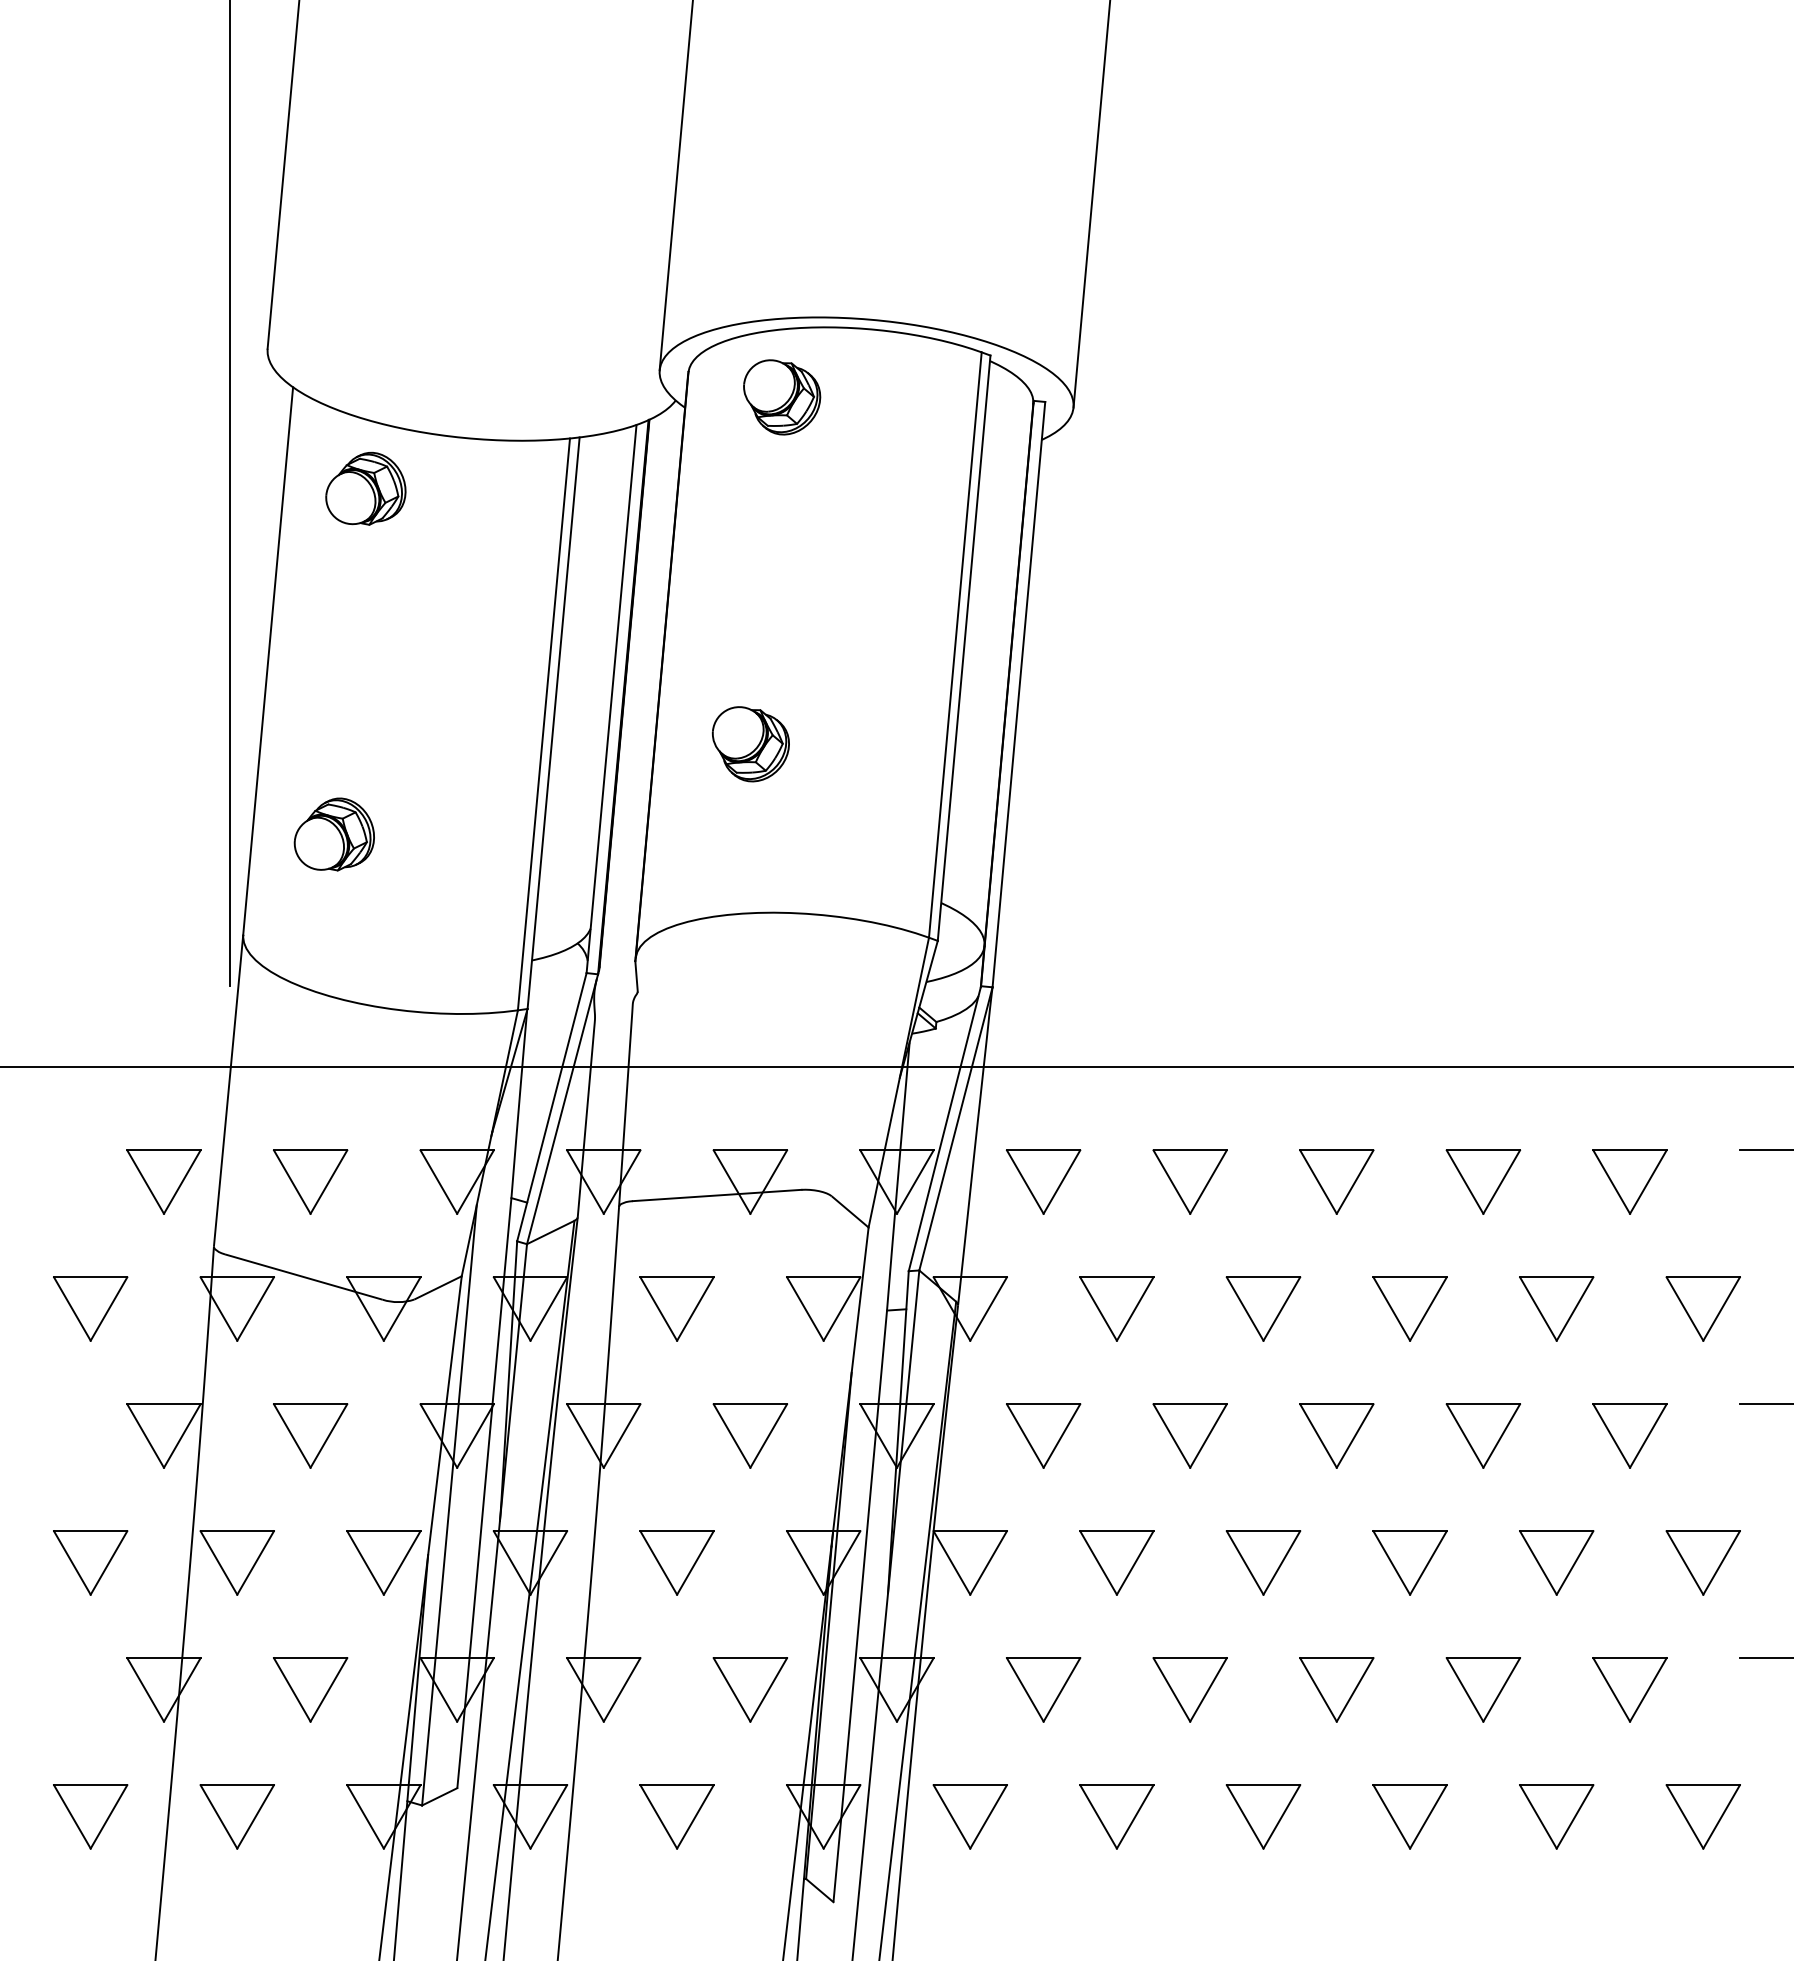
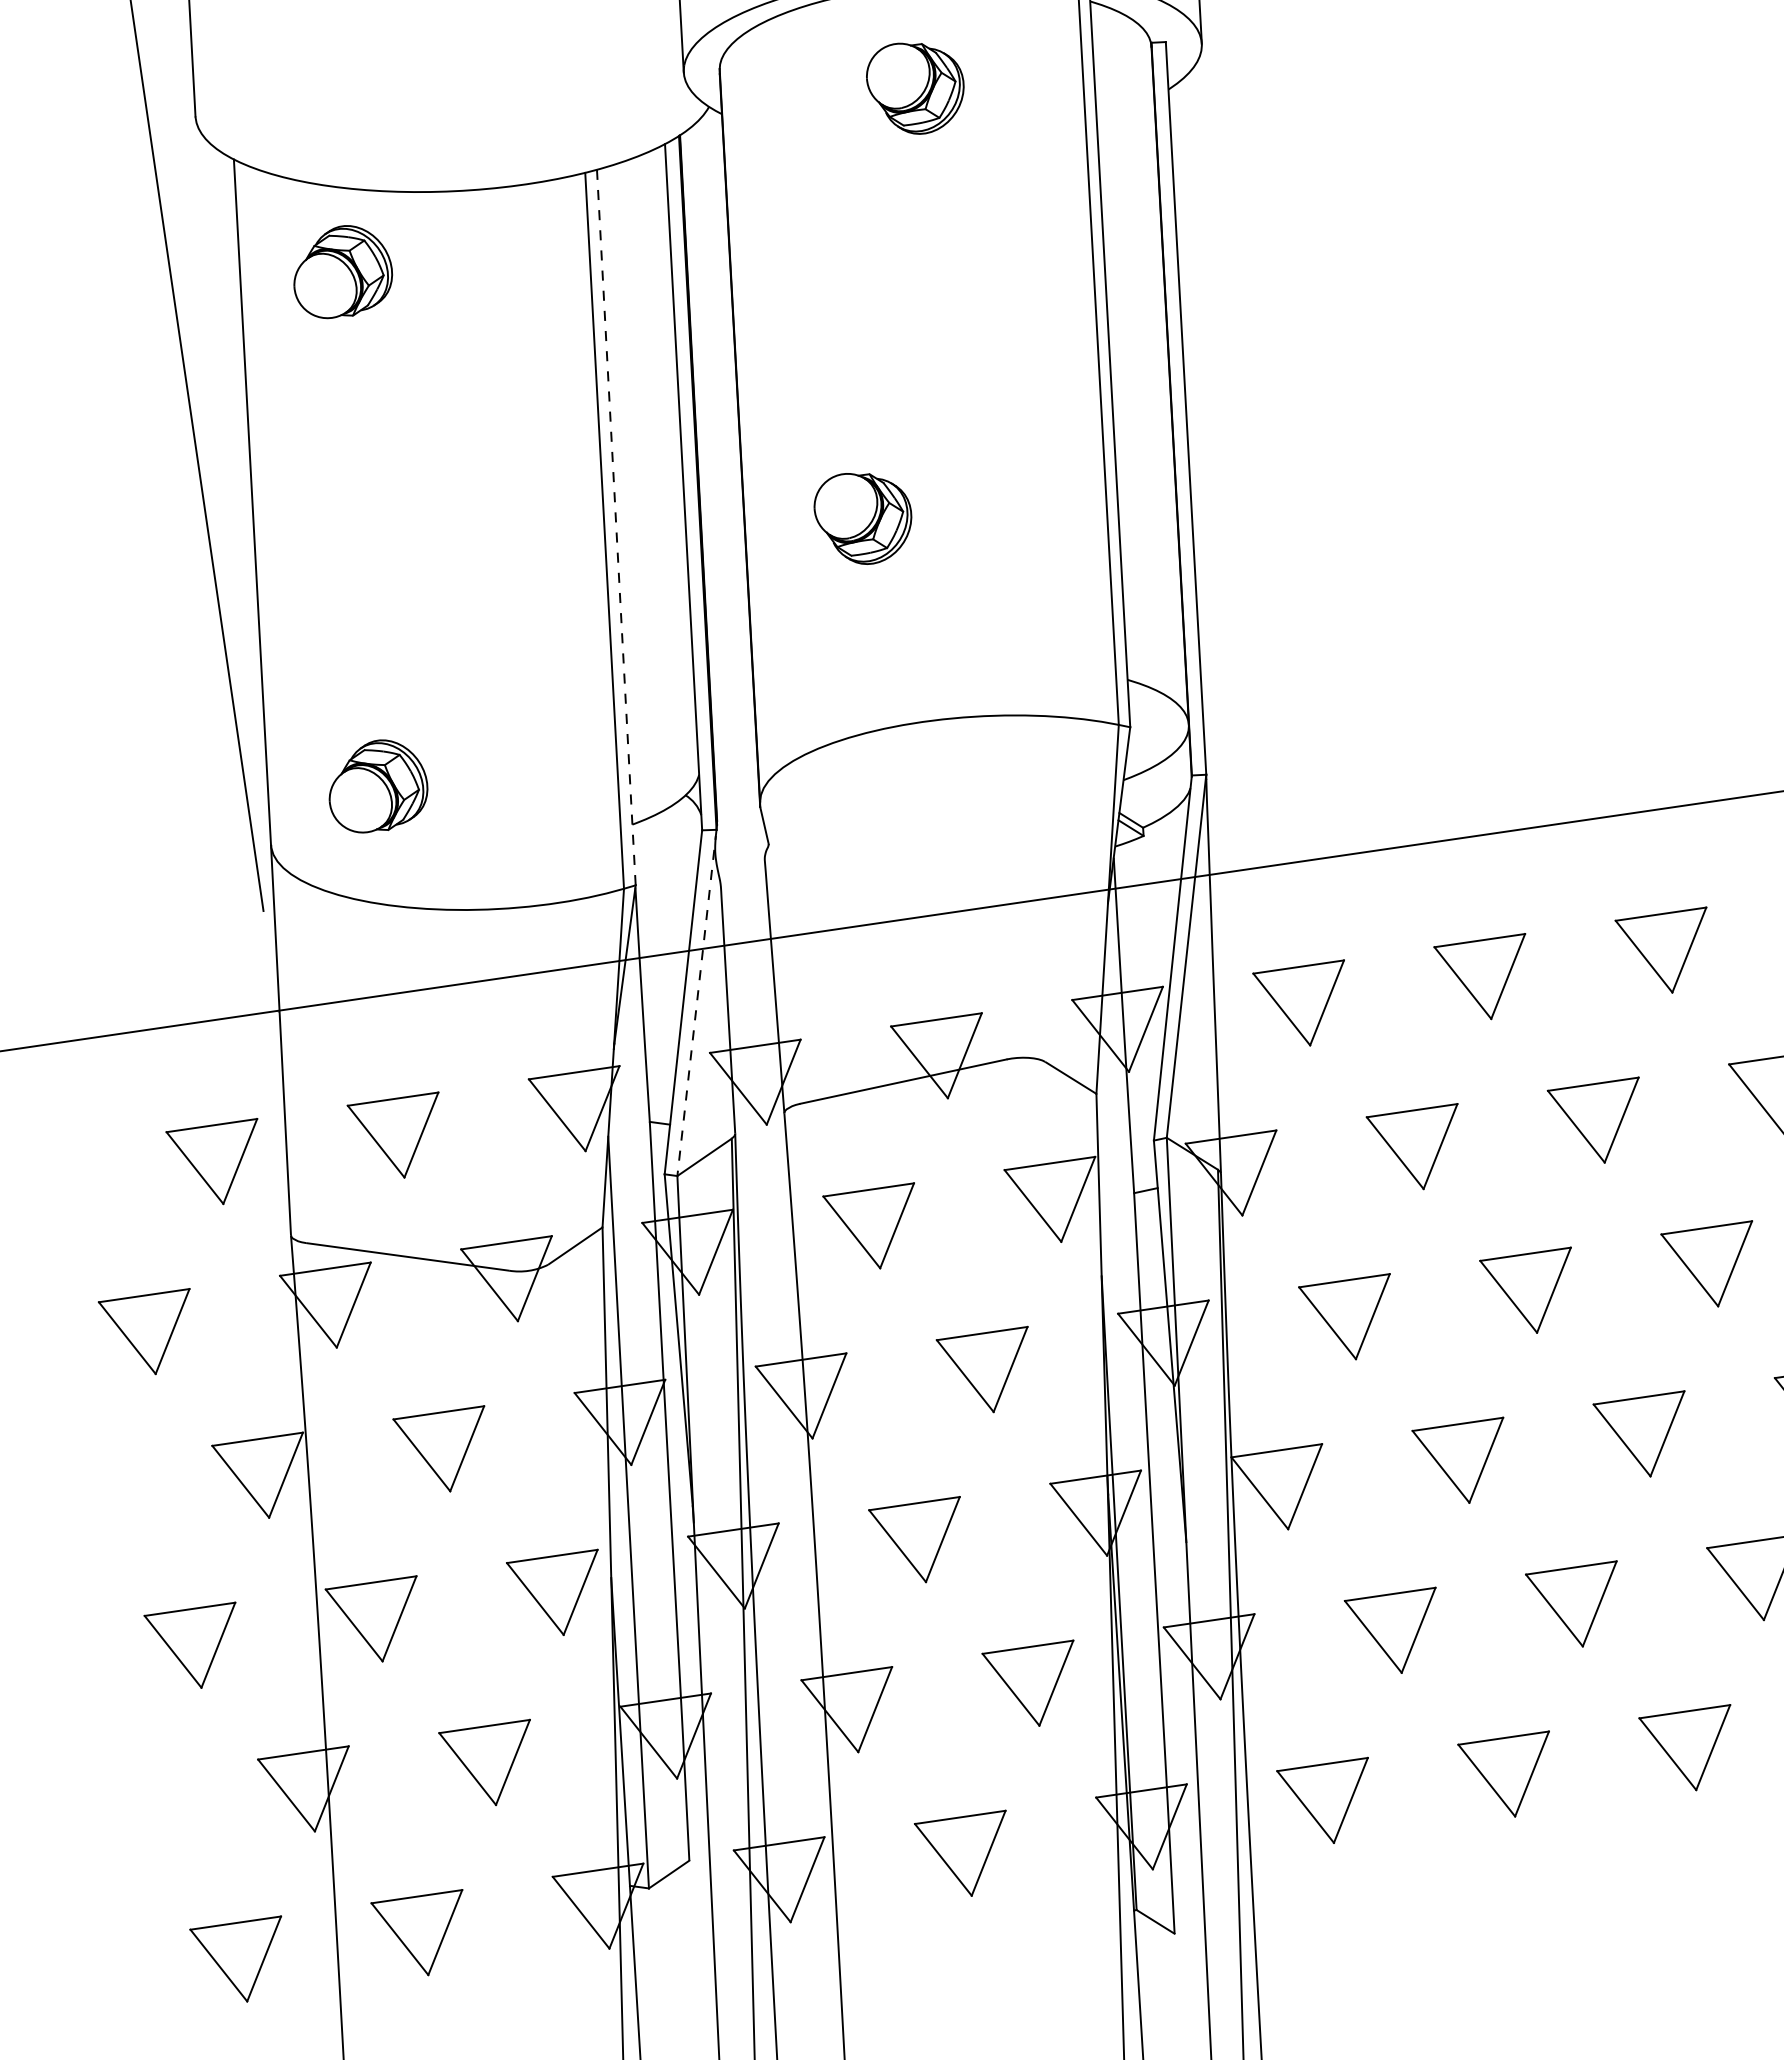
part: (782, 397) -> (916, 87), moved
line: (553, 723) -> (616, 527), solid -> dashed
part: (333, 834) -> (376, 786), moved
line: (562, 1109) -> (696, 1003), solid -> dashed

